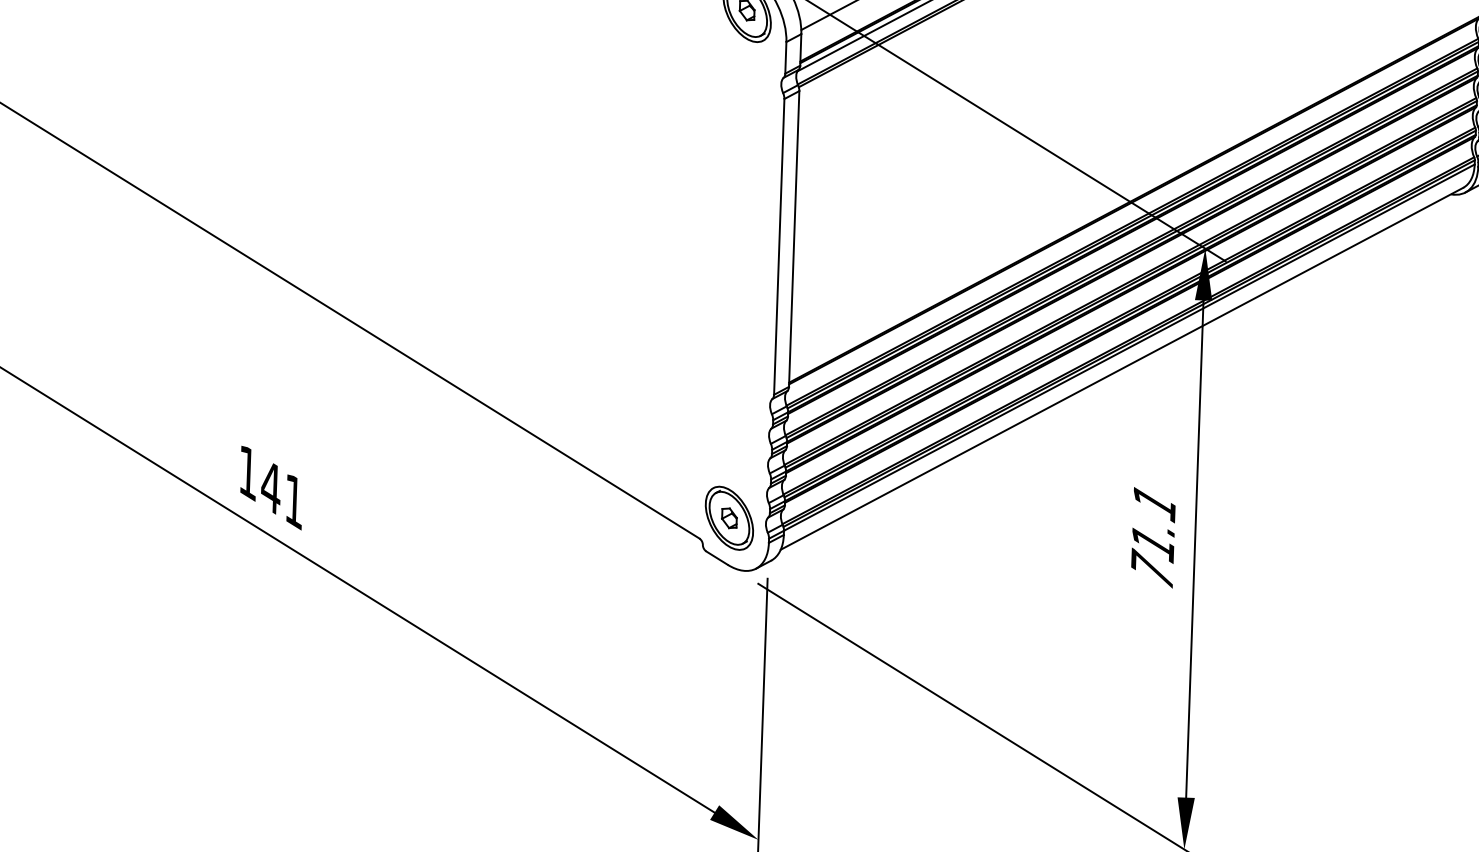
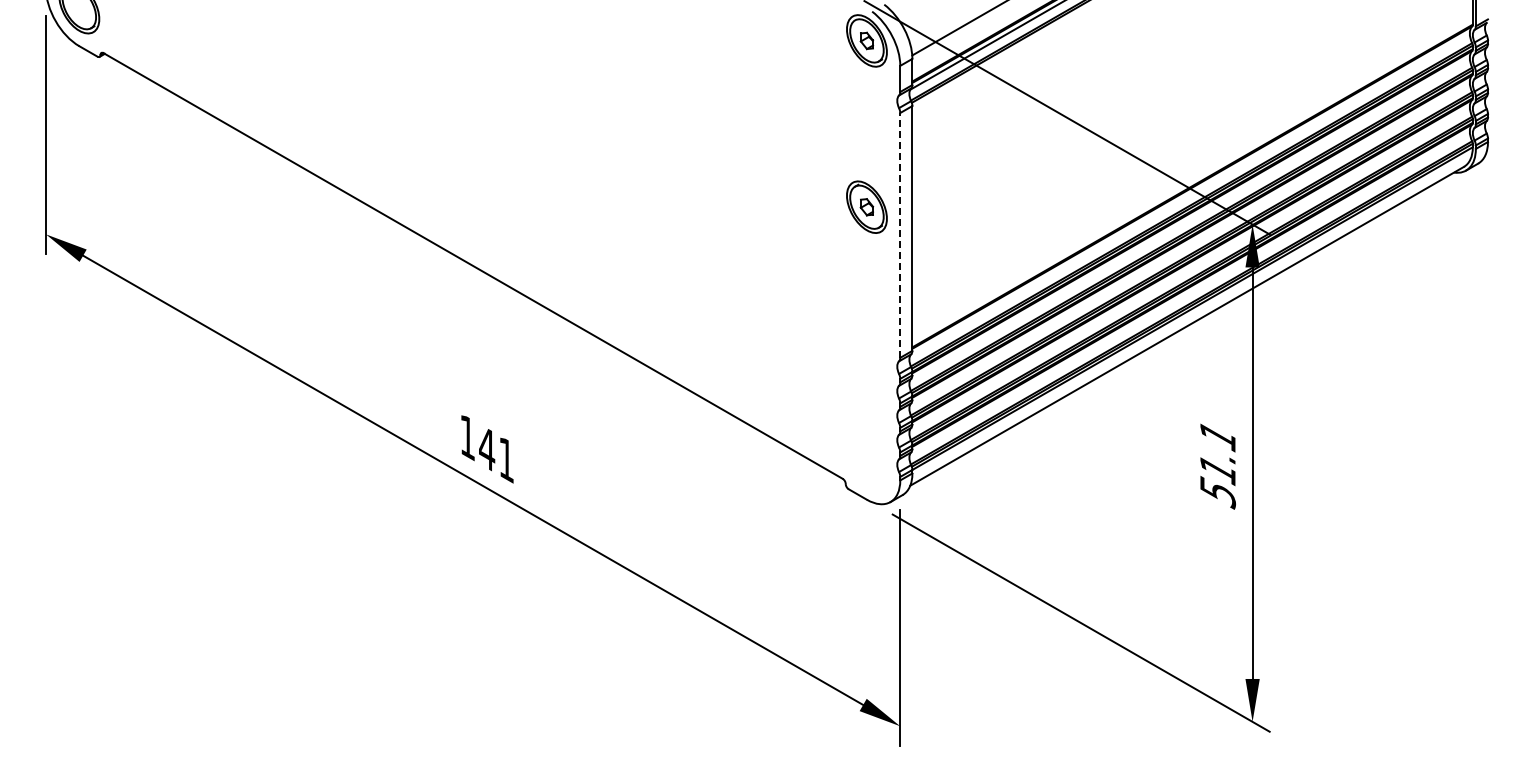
line: (779, 245) -> (900, 234), solid -> dashed
part: (728, 517) -> (866, 206), moved
text: (1152, 569) -> (1218, 491), 71.1 -> 51.1

